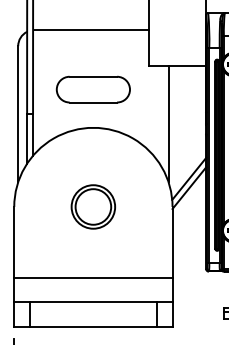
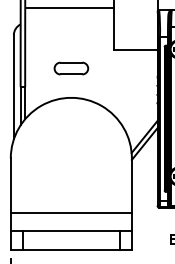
line: (90, 30) -> (69, 8), moved
part: (93, 89) -> (71, 68), size x0.6
line: (168, 123) -> (128, 94), removed
part: (92, 205) -> (70, 157), removed

